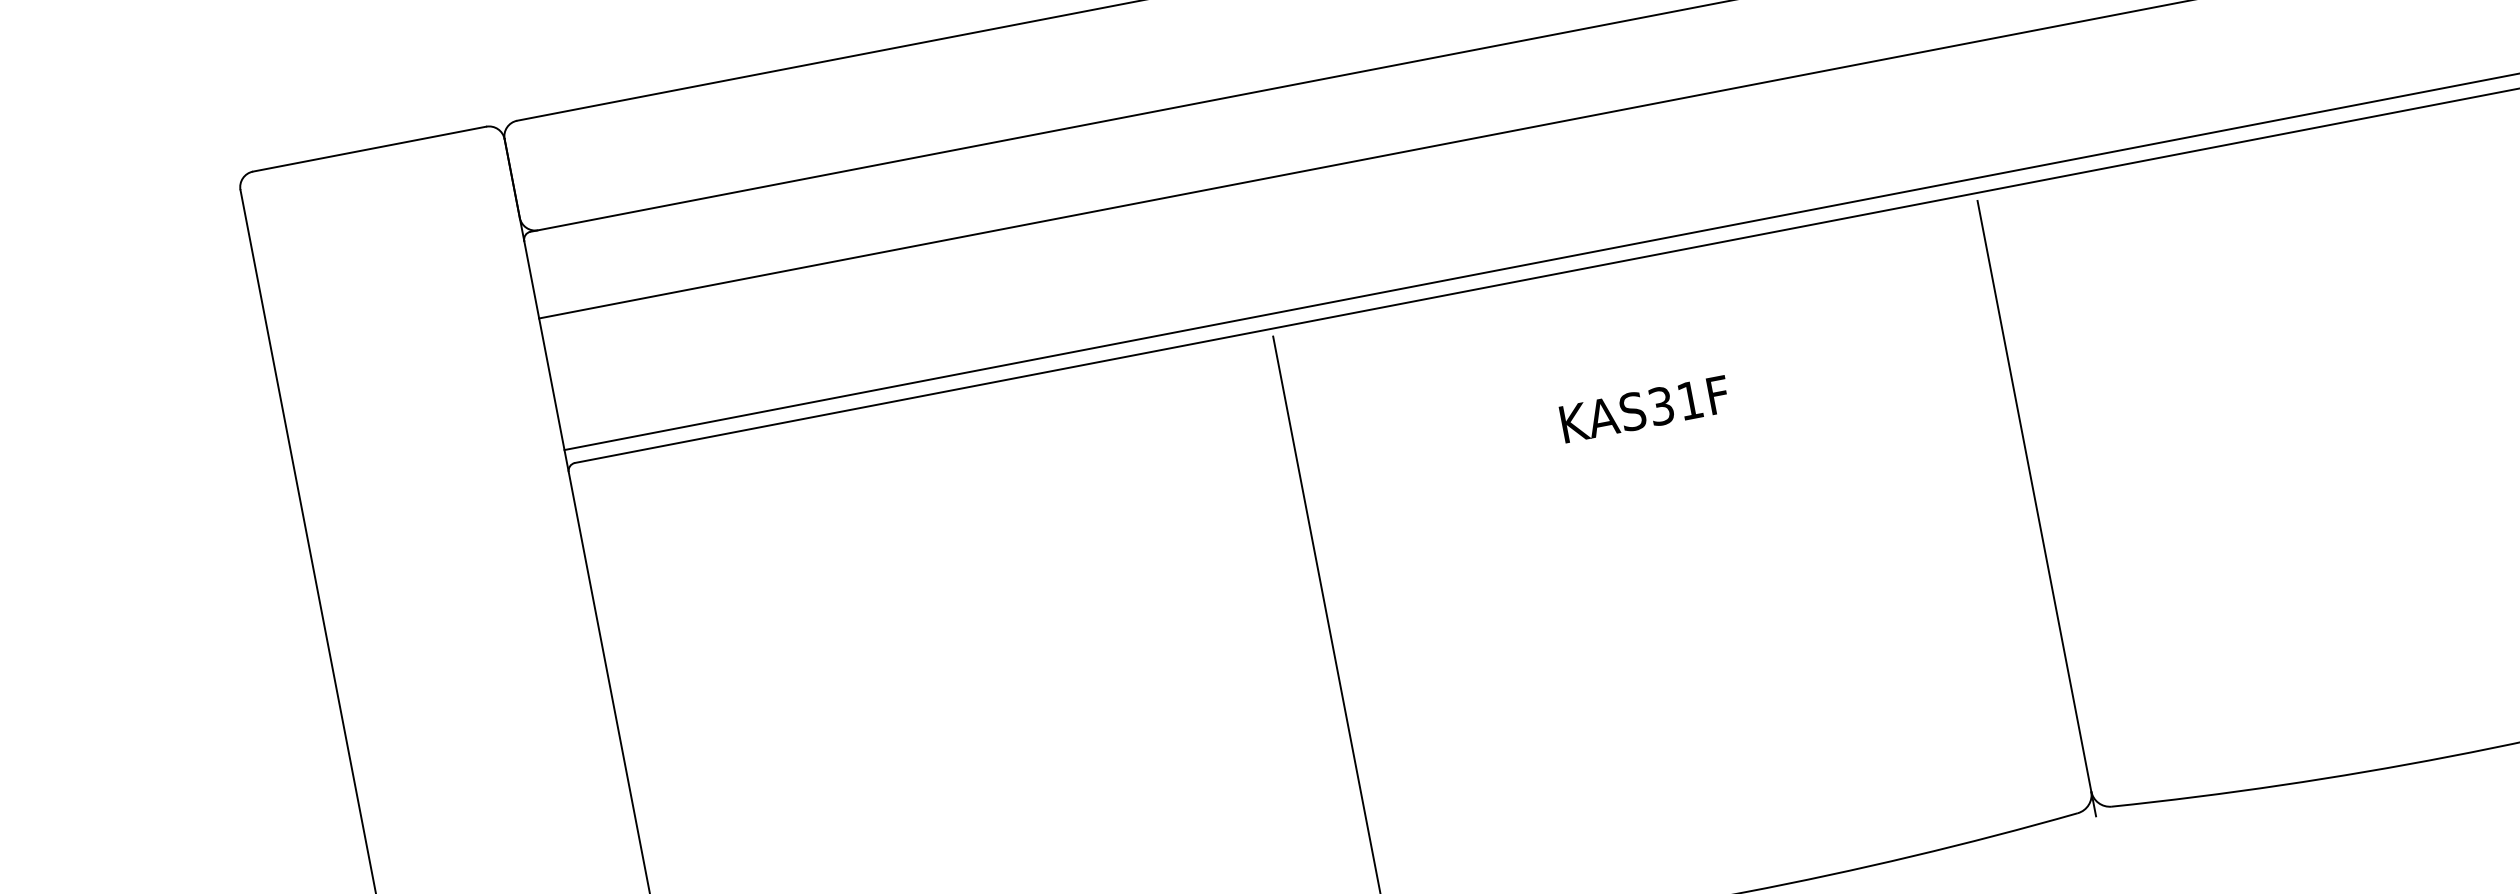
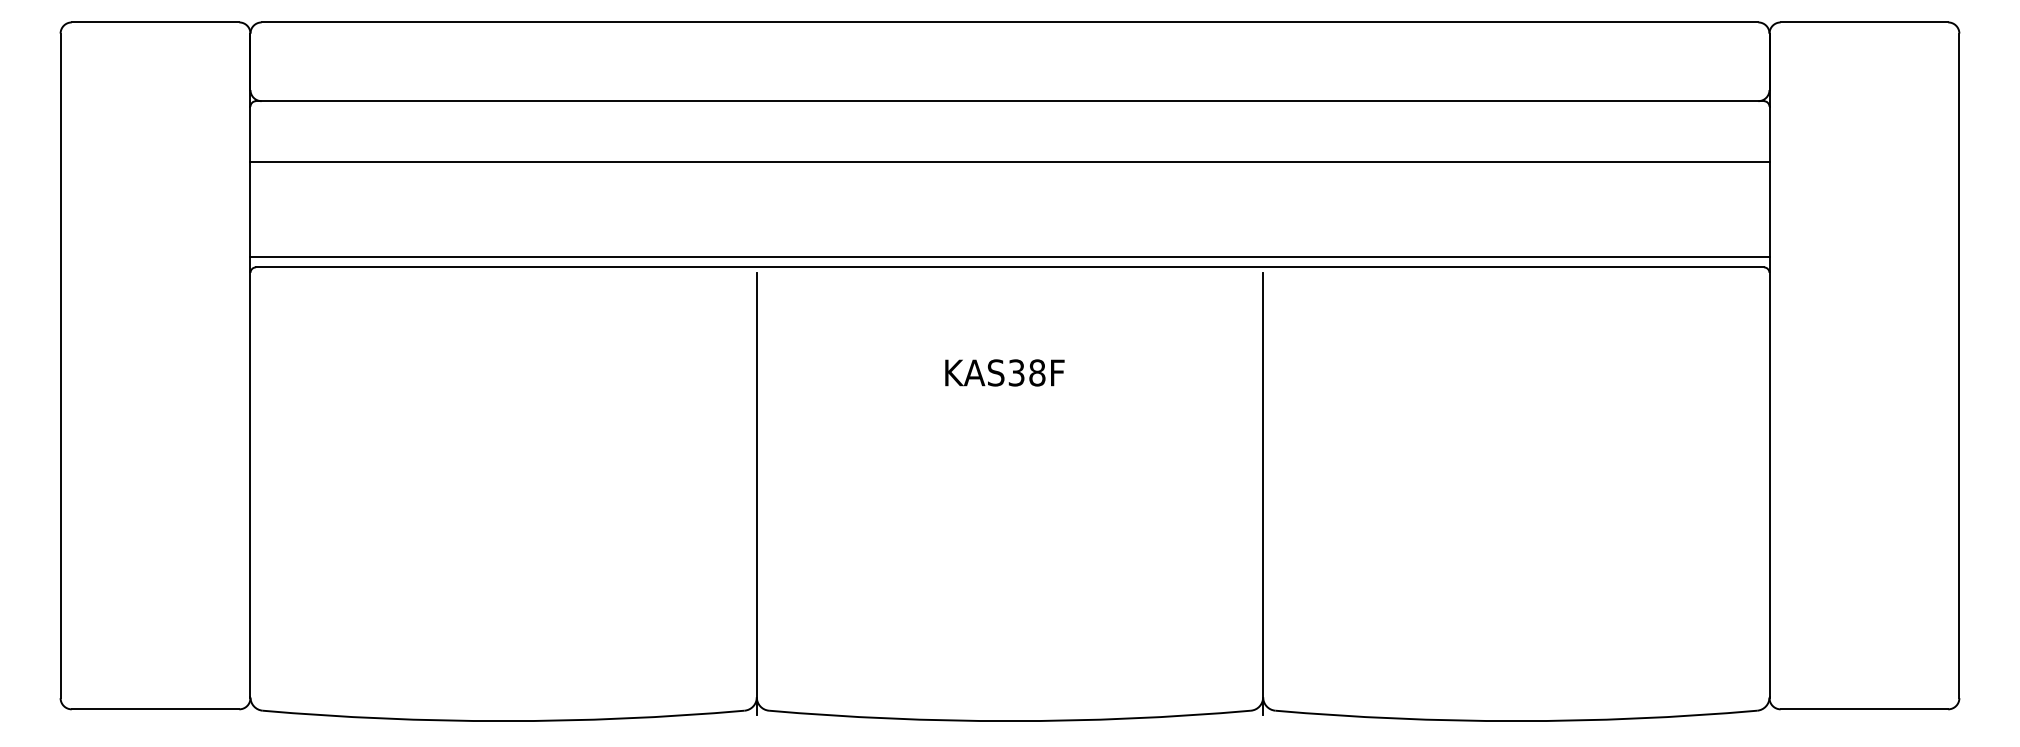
text: (1690, 399) -> (1037, 372), KAS31F -> KAS38F

